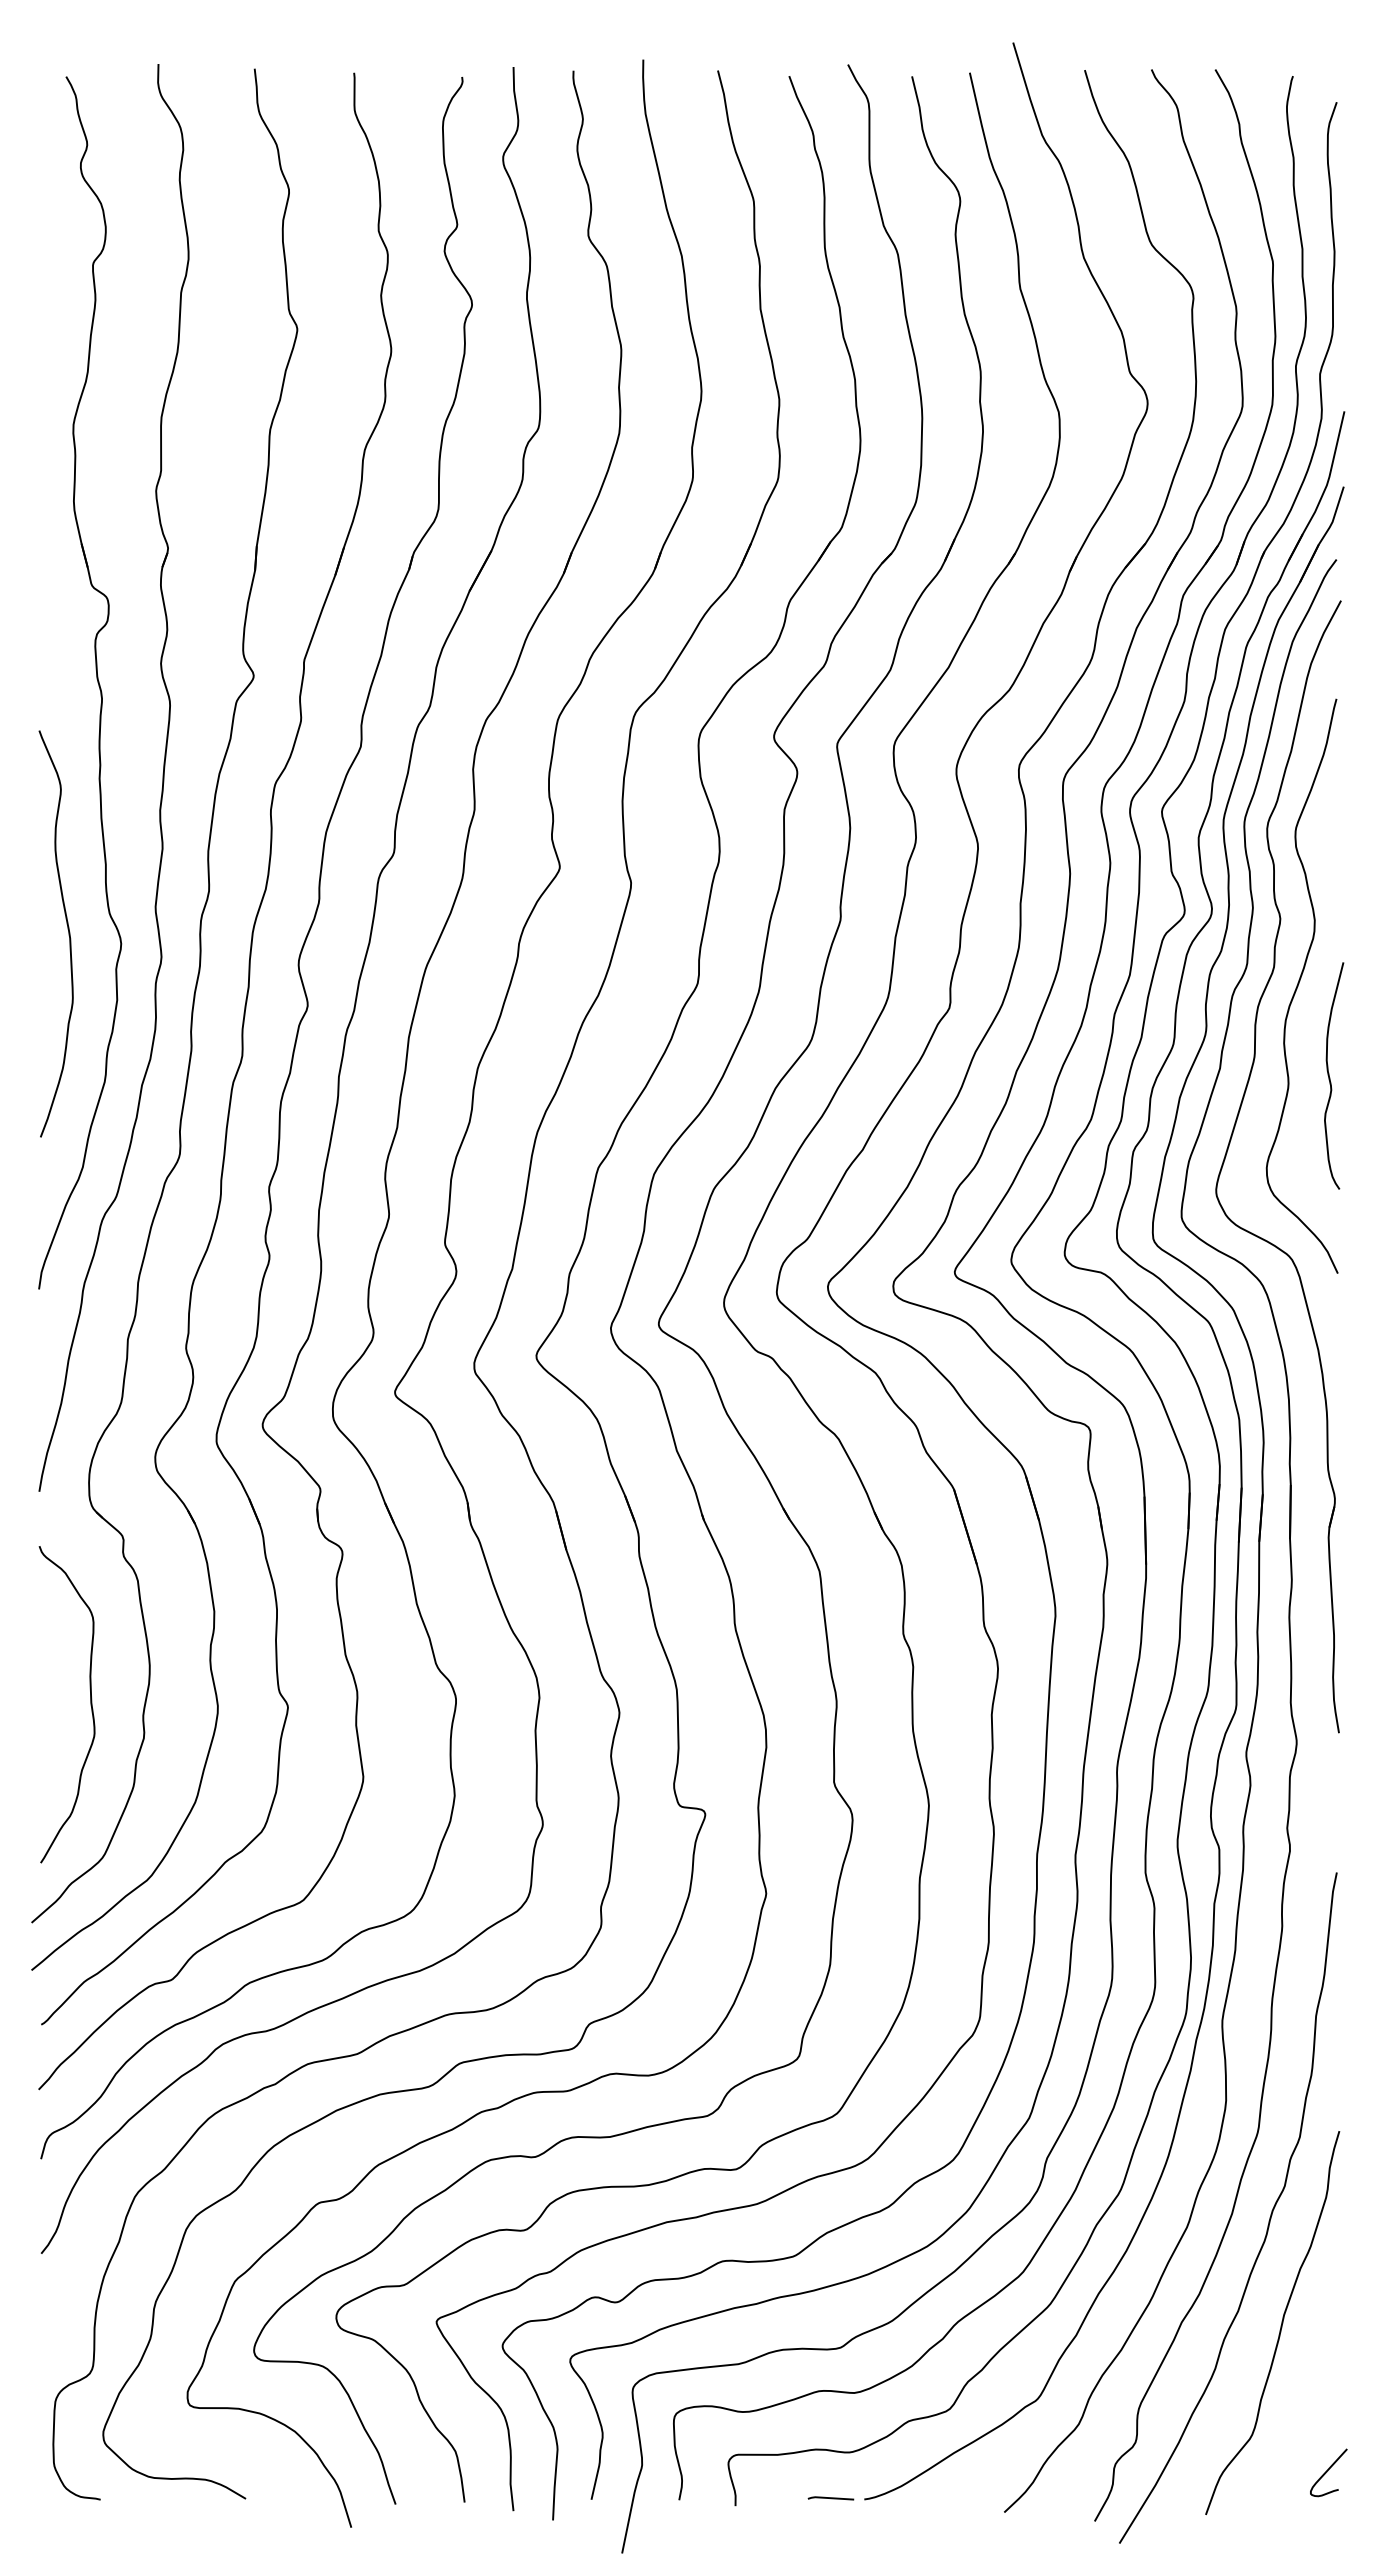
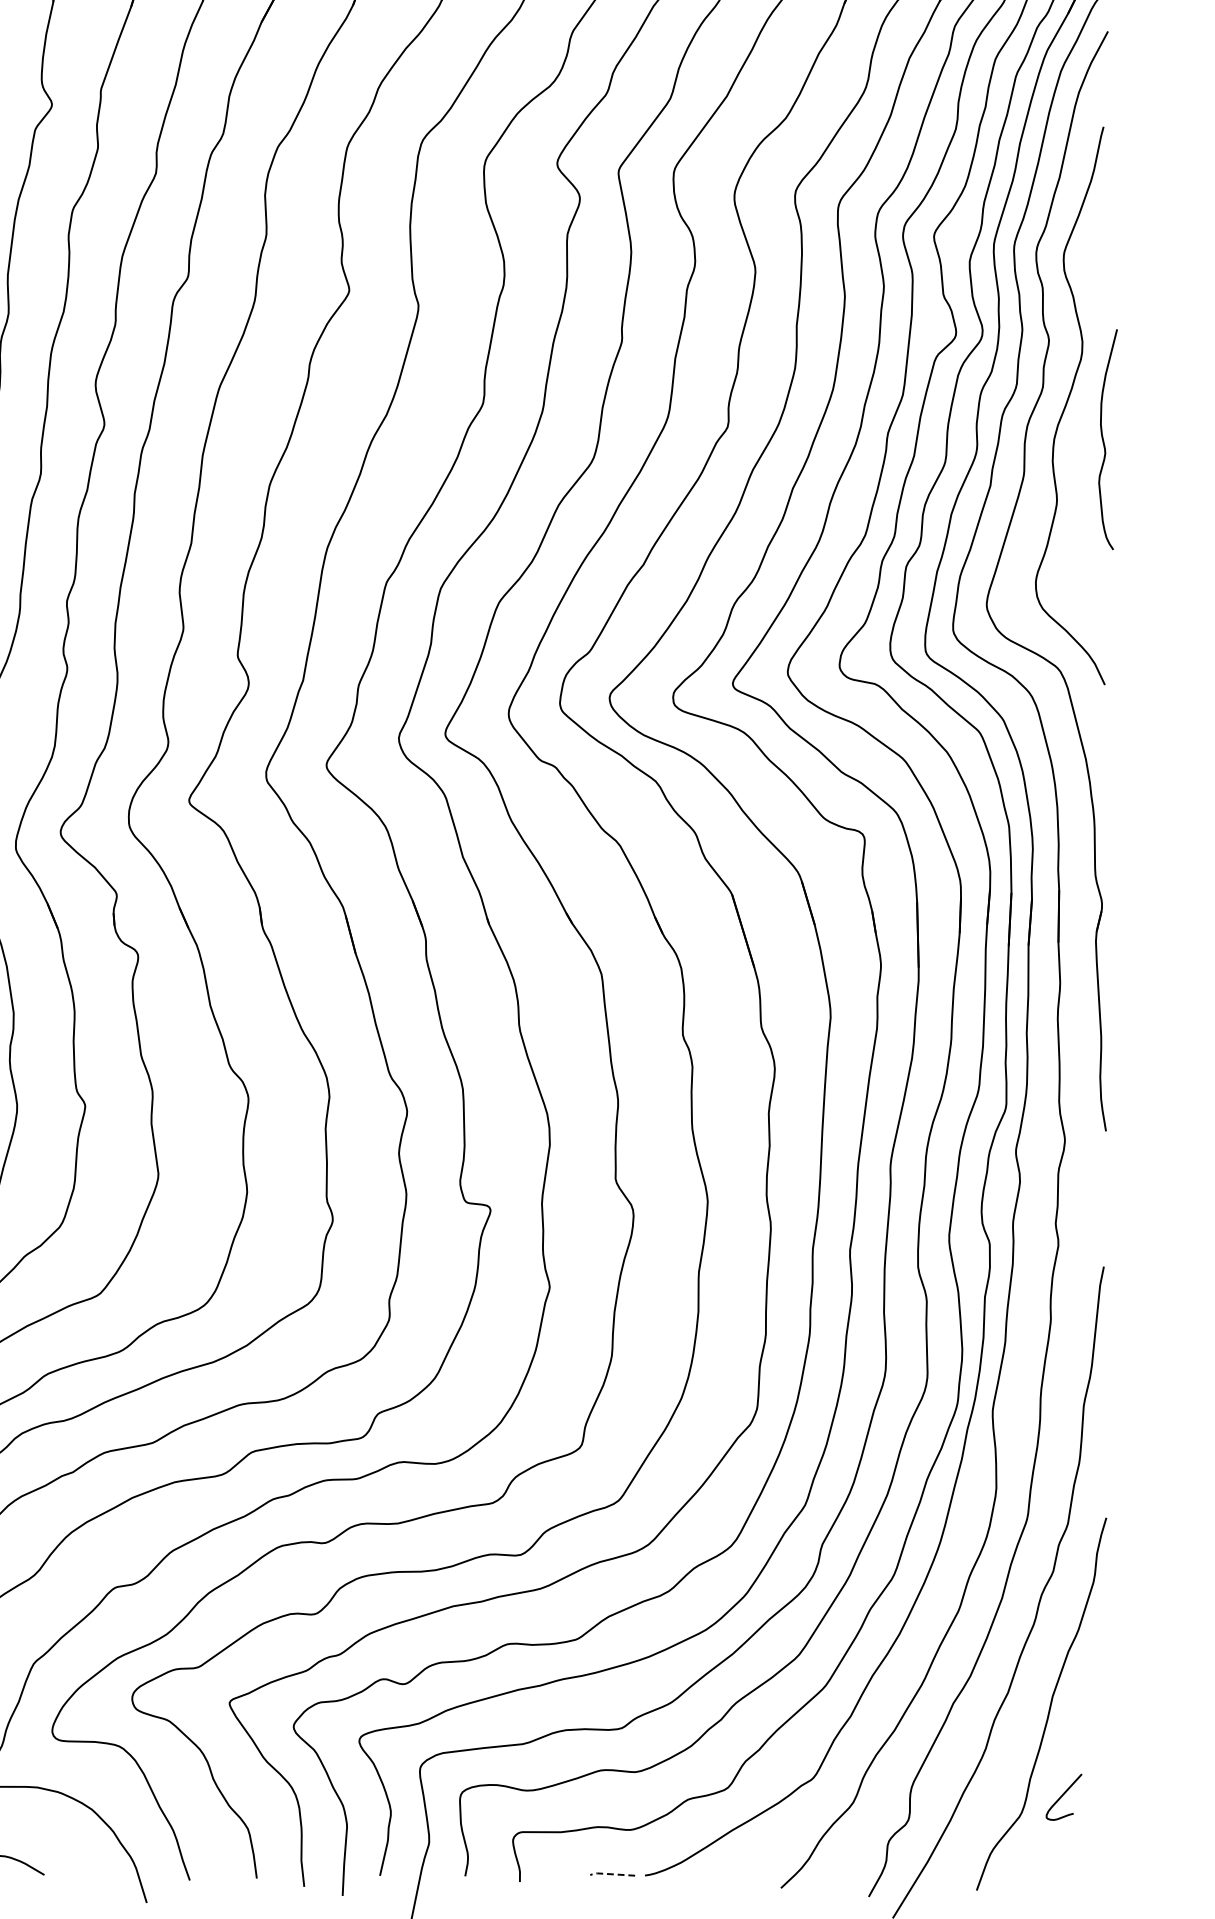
curve: (1330, 1077) -> (1104, 441), moved
curve: (1327, 2472) -> (1062, 1796), moved
line: (829, 2498) -> (611, 1874), solid -> dashed

